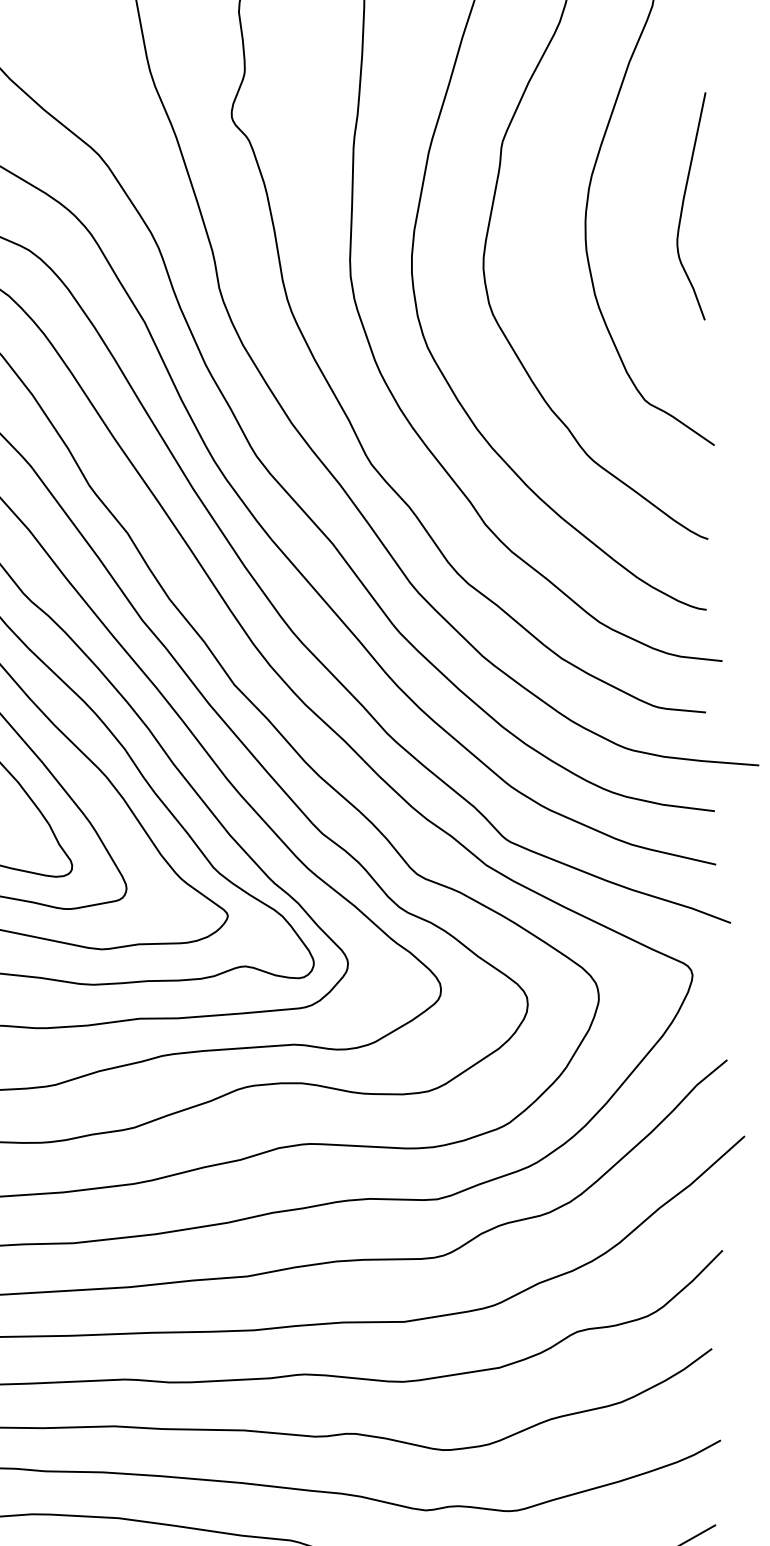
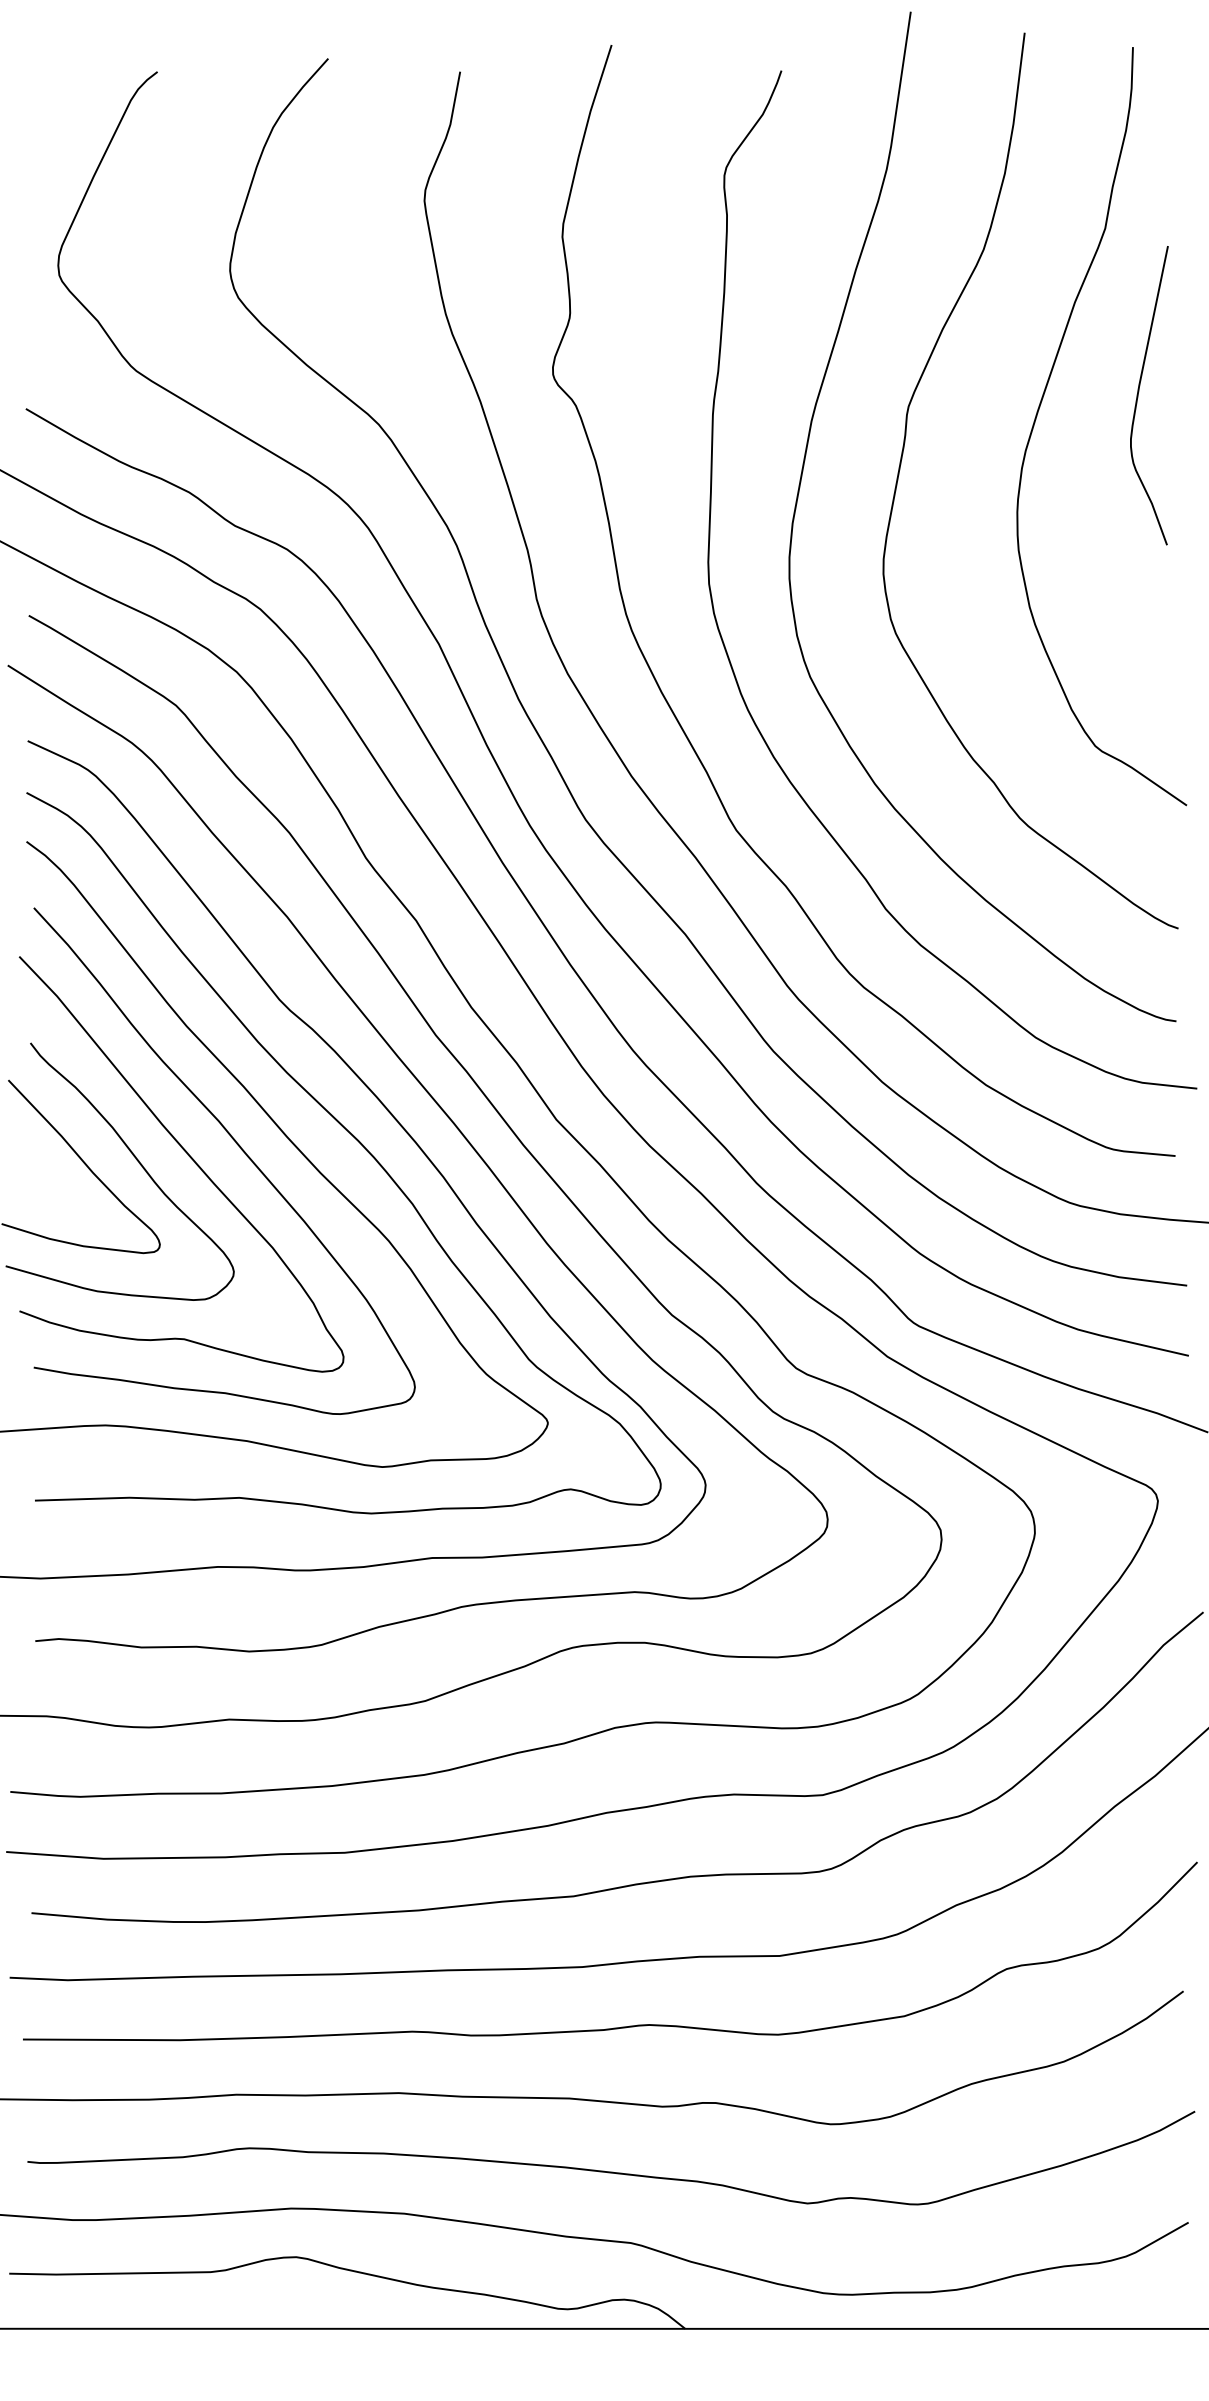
curve: (683, 203) -> (1139, 391), moved

